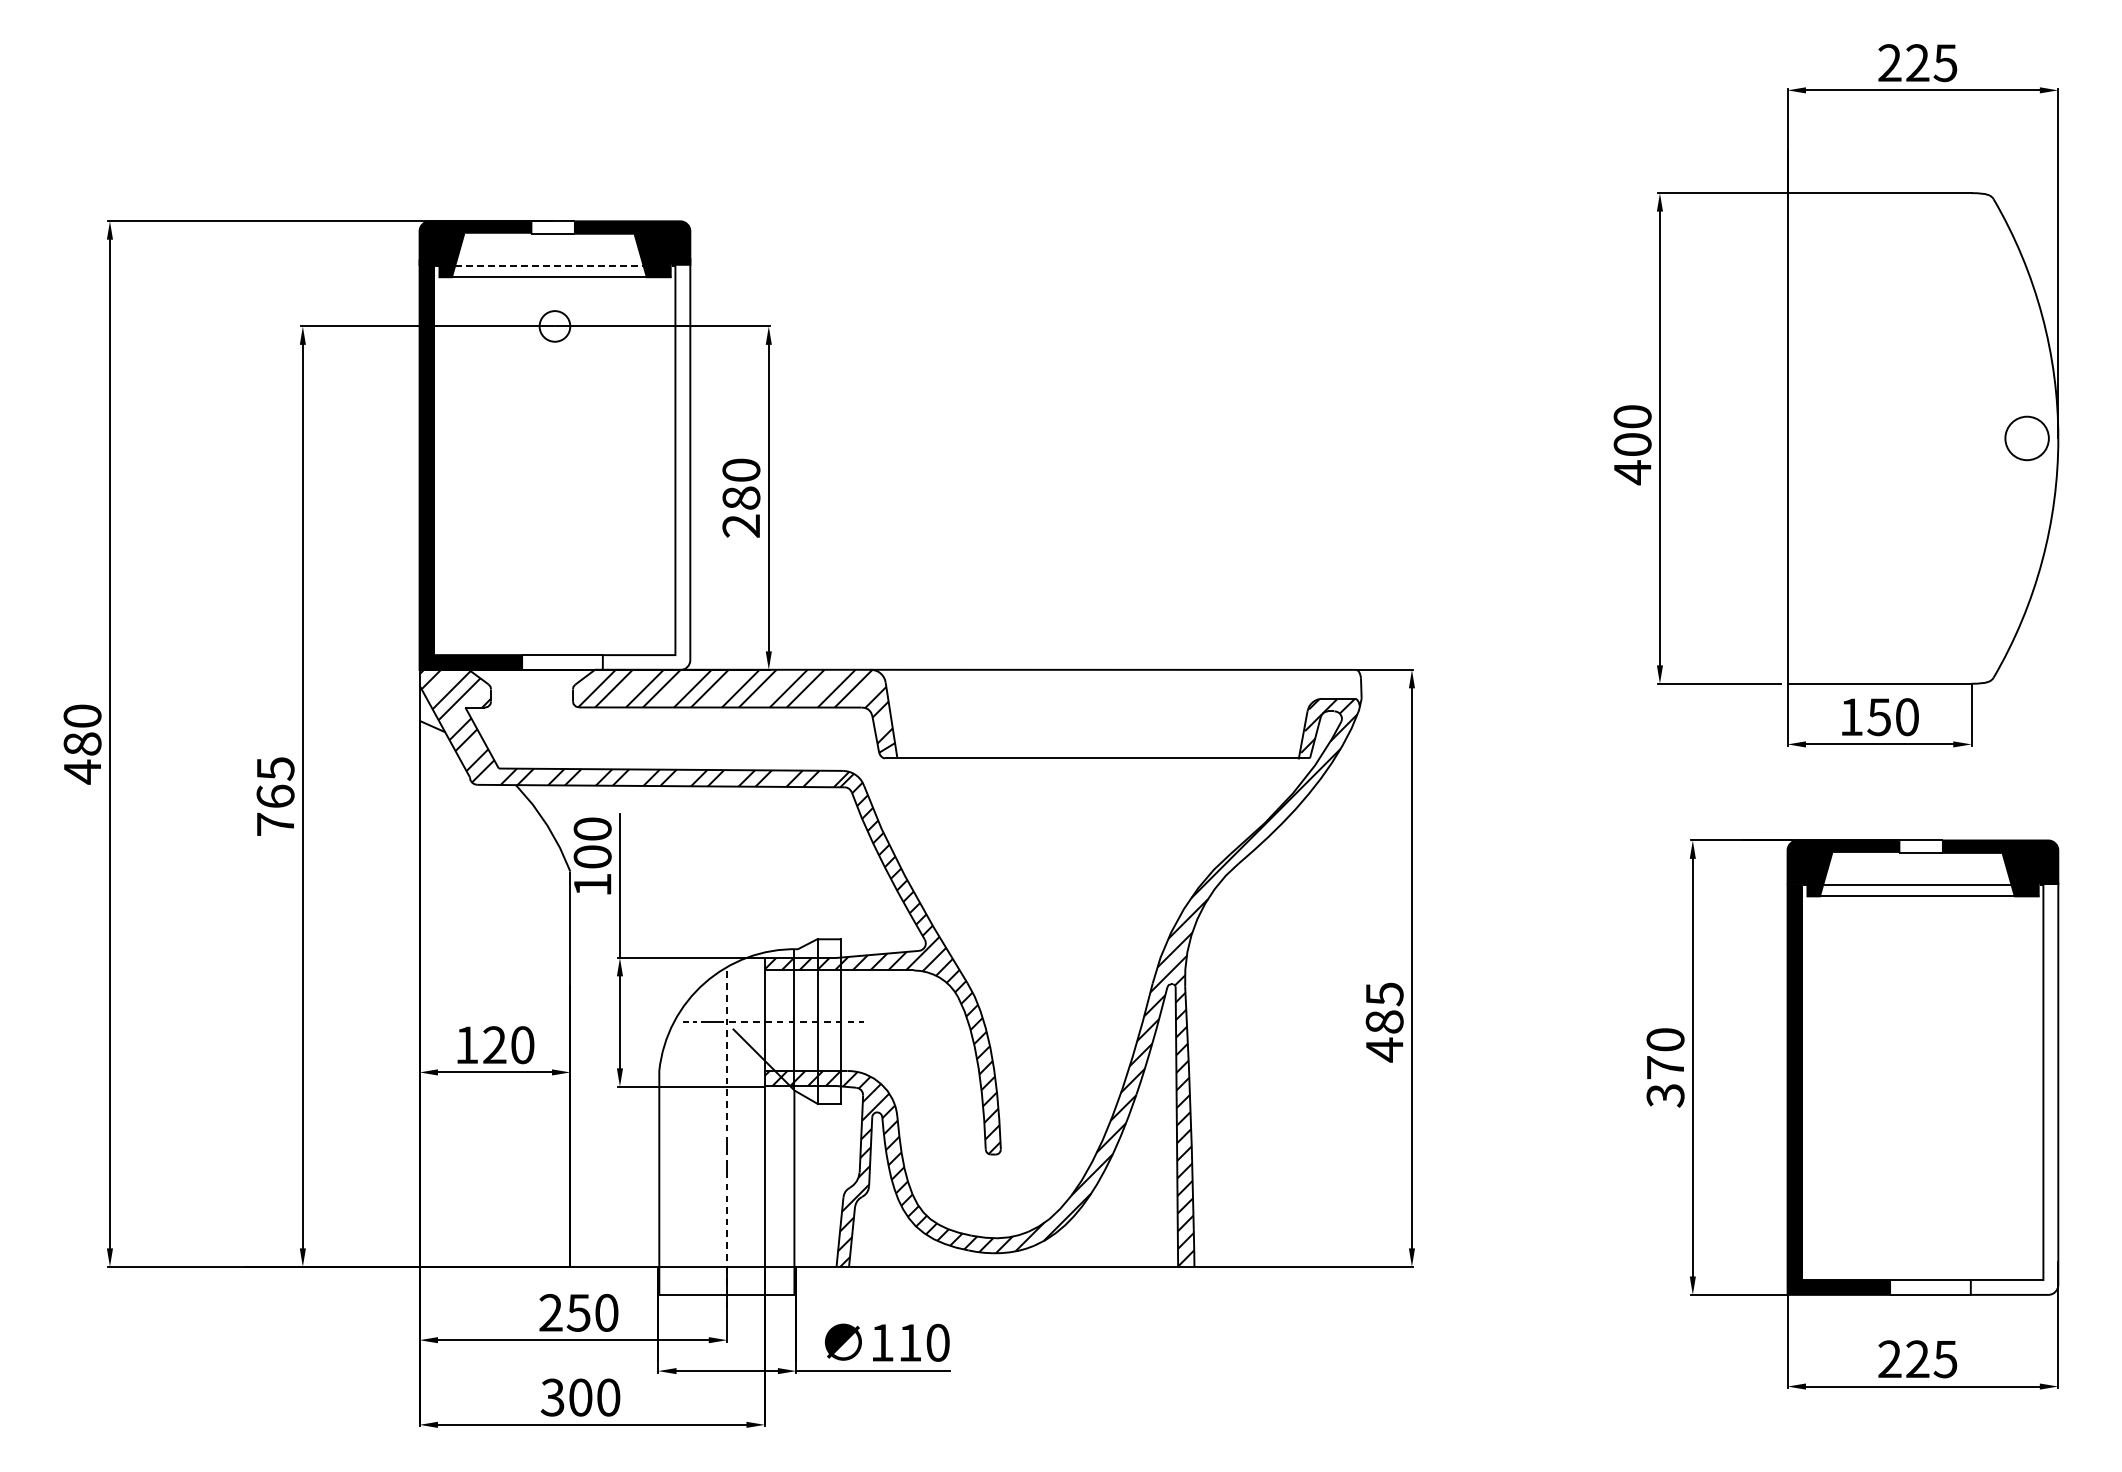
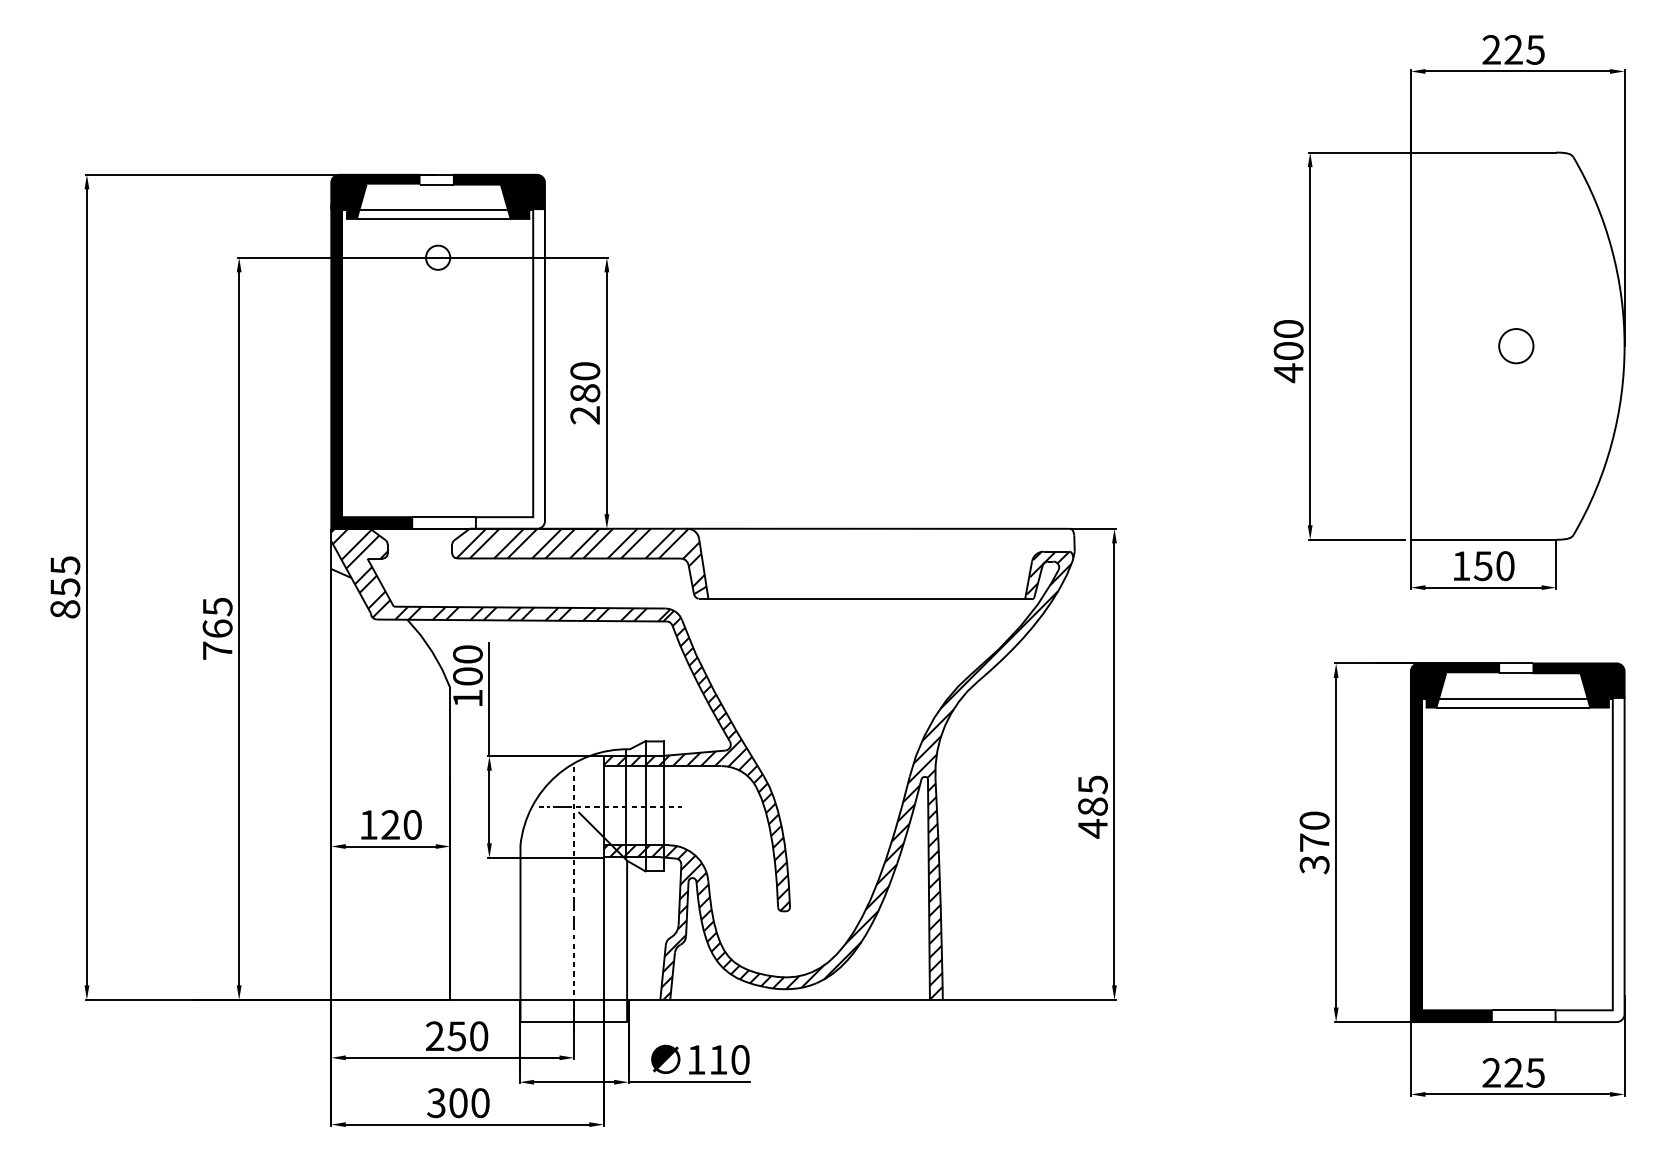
line: (549, 266) -> (433, 210), dashed -> solid
part: (2026, 438) -> (1515, 346), moved
text: (82, 744) -> (65, 587), 480 -> 855

